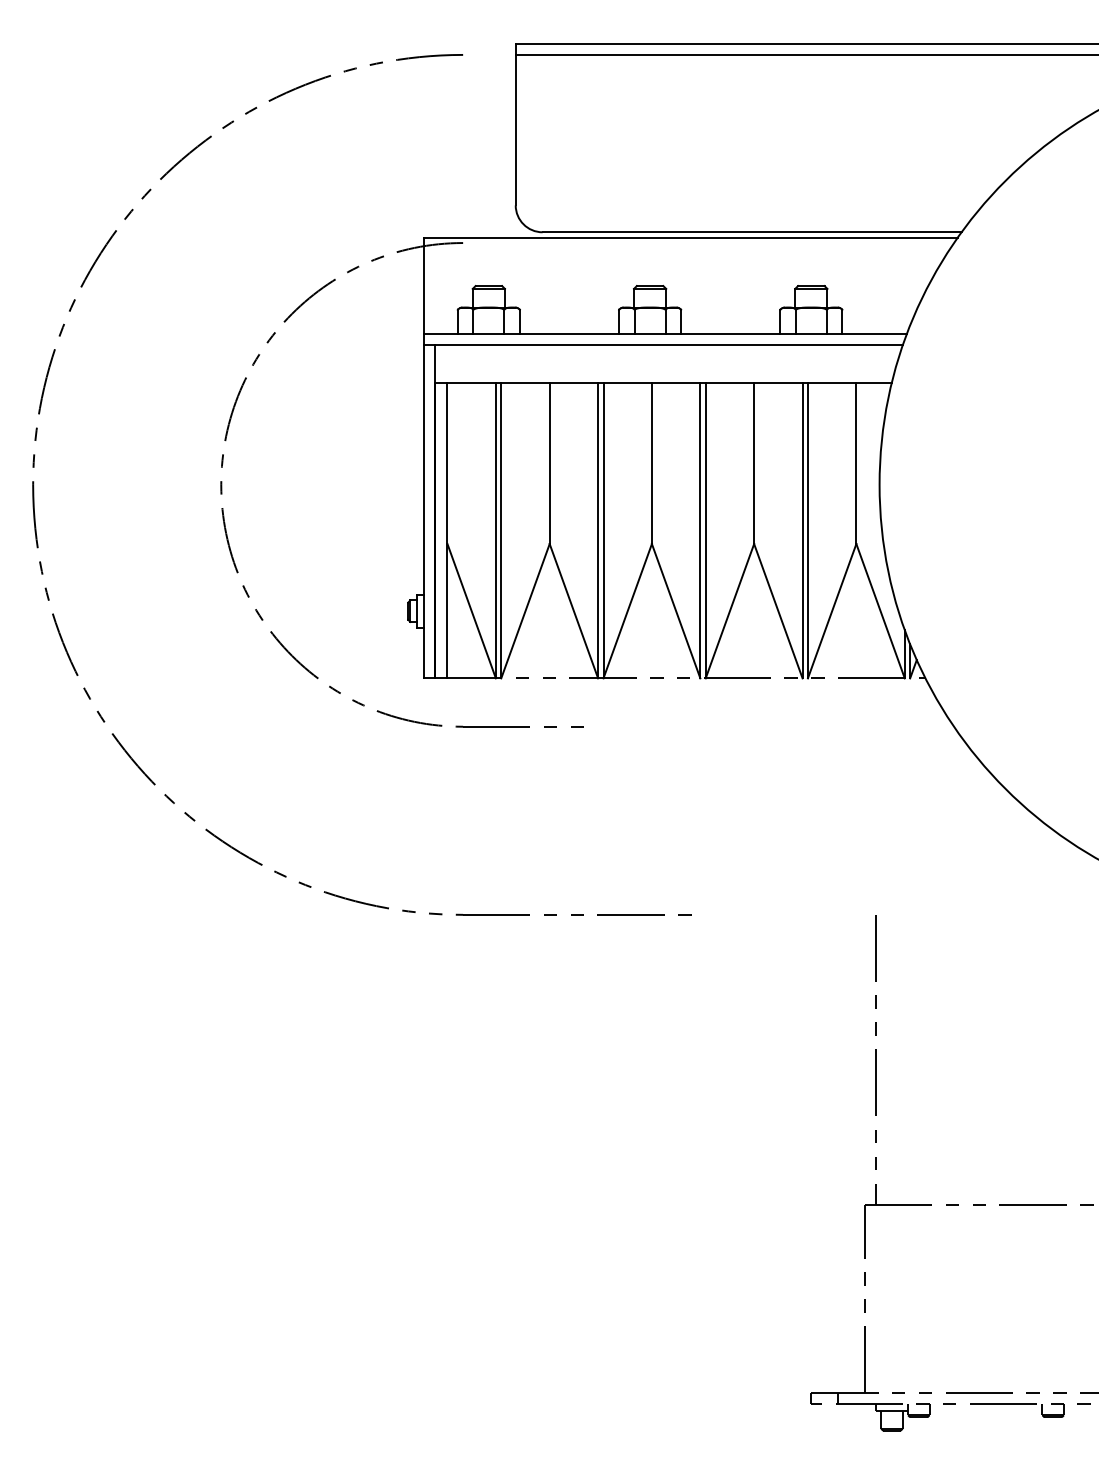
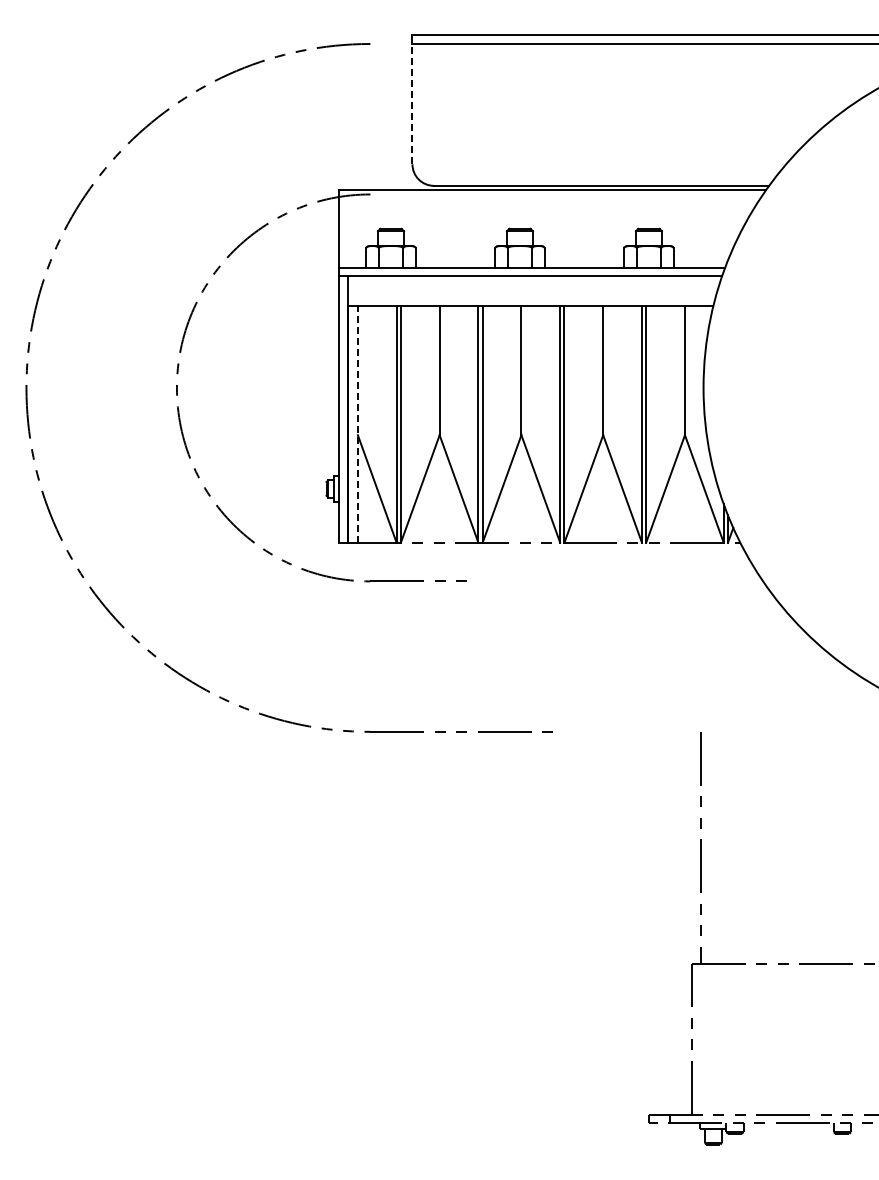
line: (515, 124) -> (412, 99), solid -> dashed
line: (446, 529) -> (357, 423), solid -> dashed

